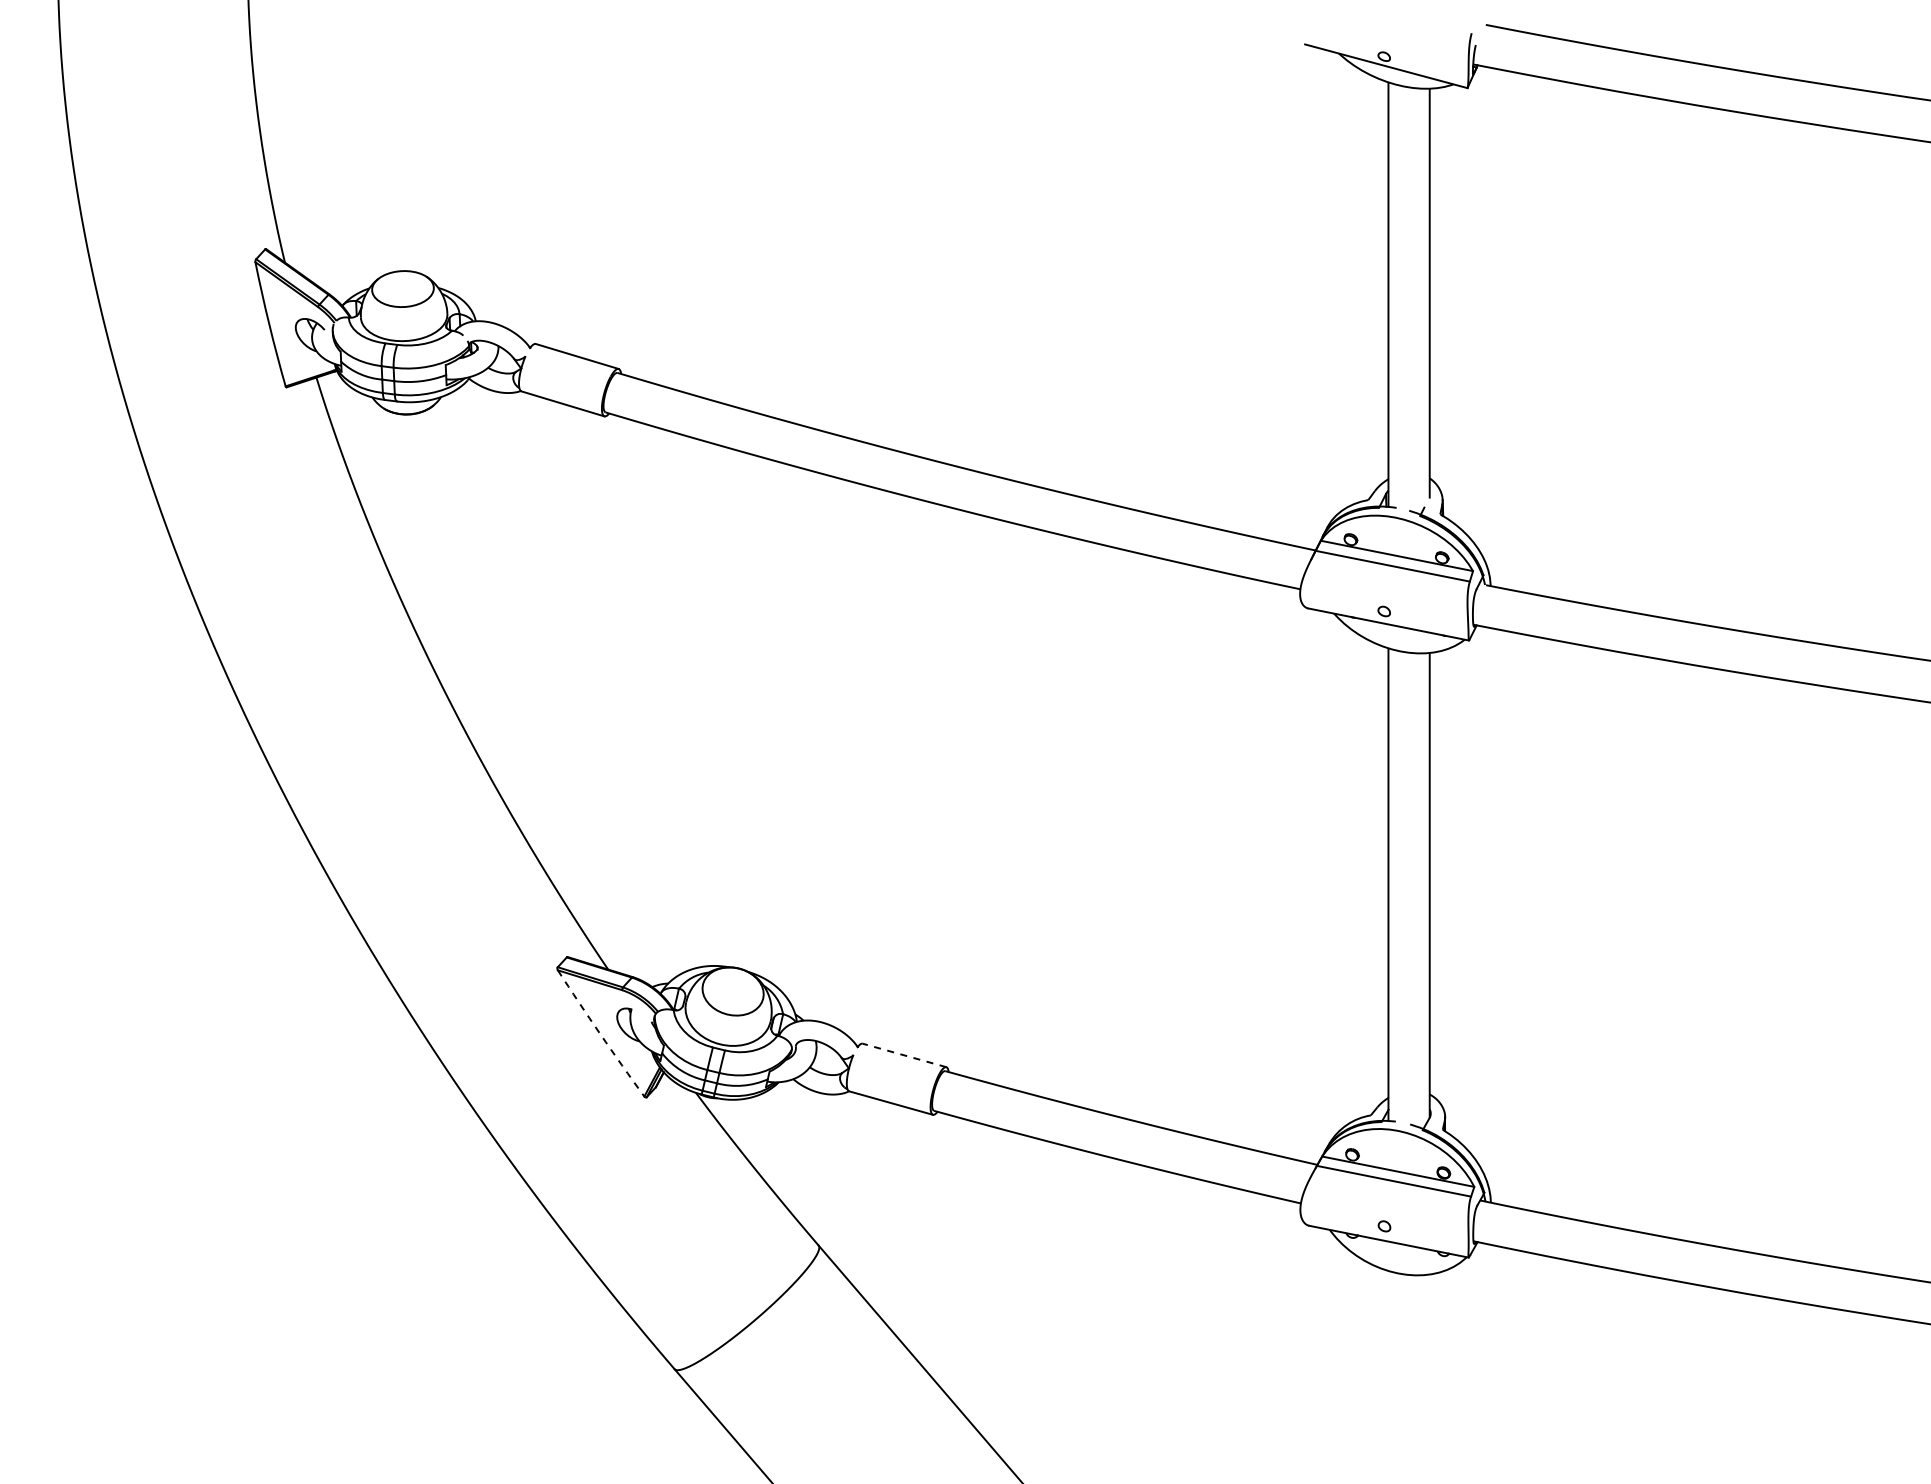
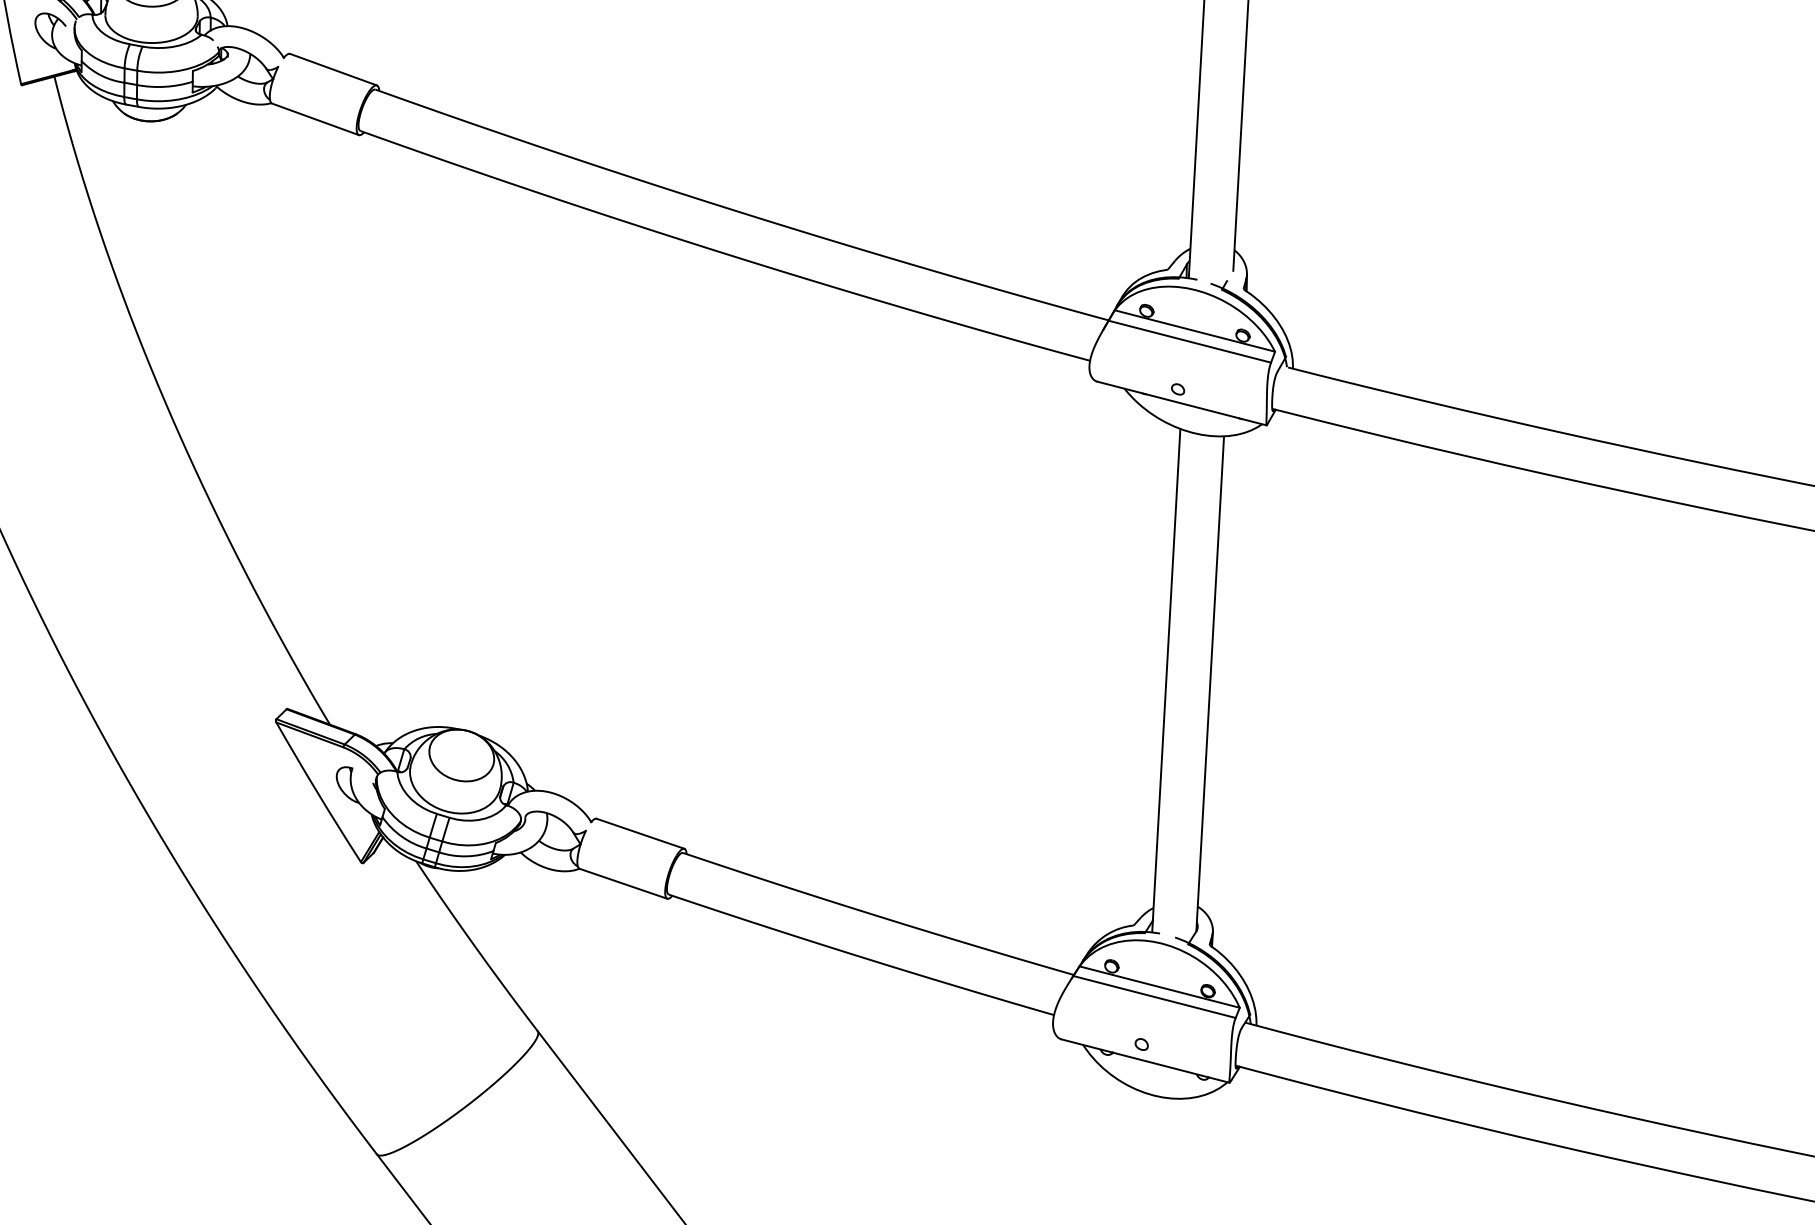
arc: (600, 1034) -> (317, 793), dashed -> solid
line: (904, 1055) -> (640, 833), dashed -> solid

